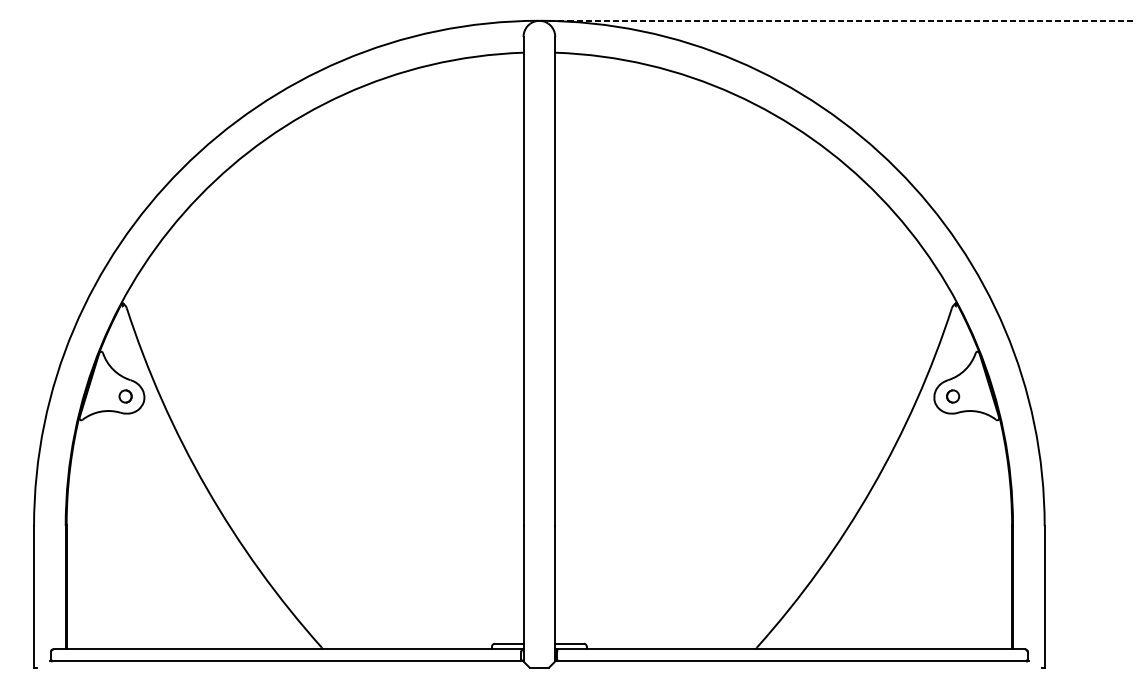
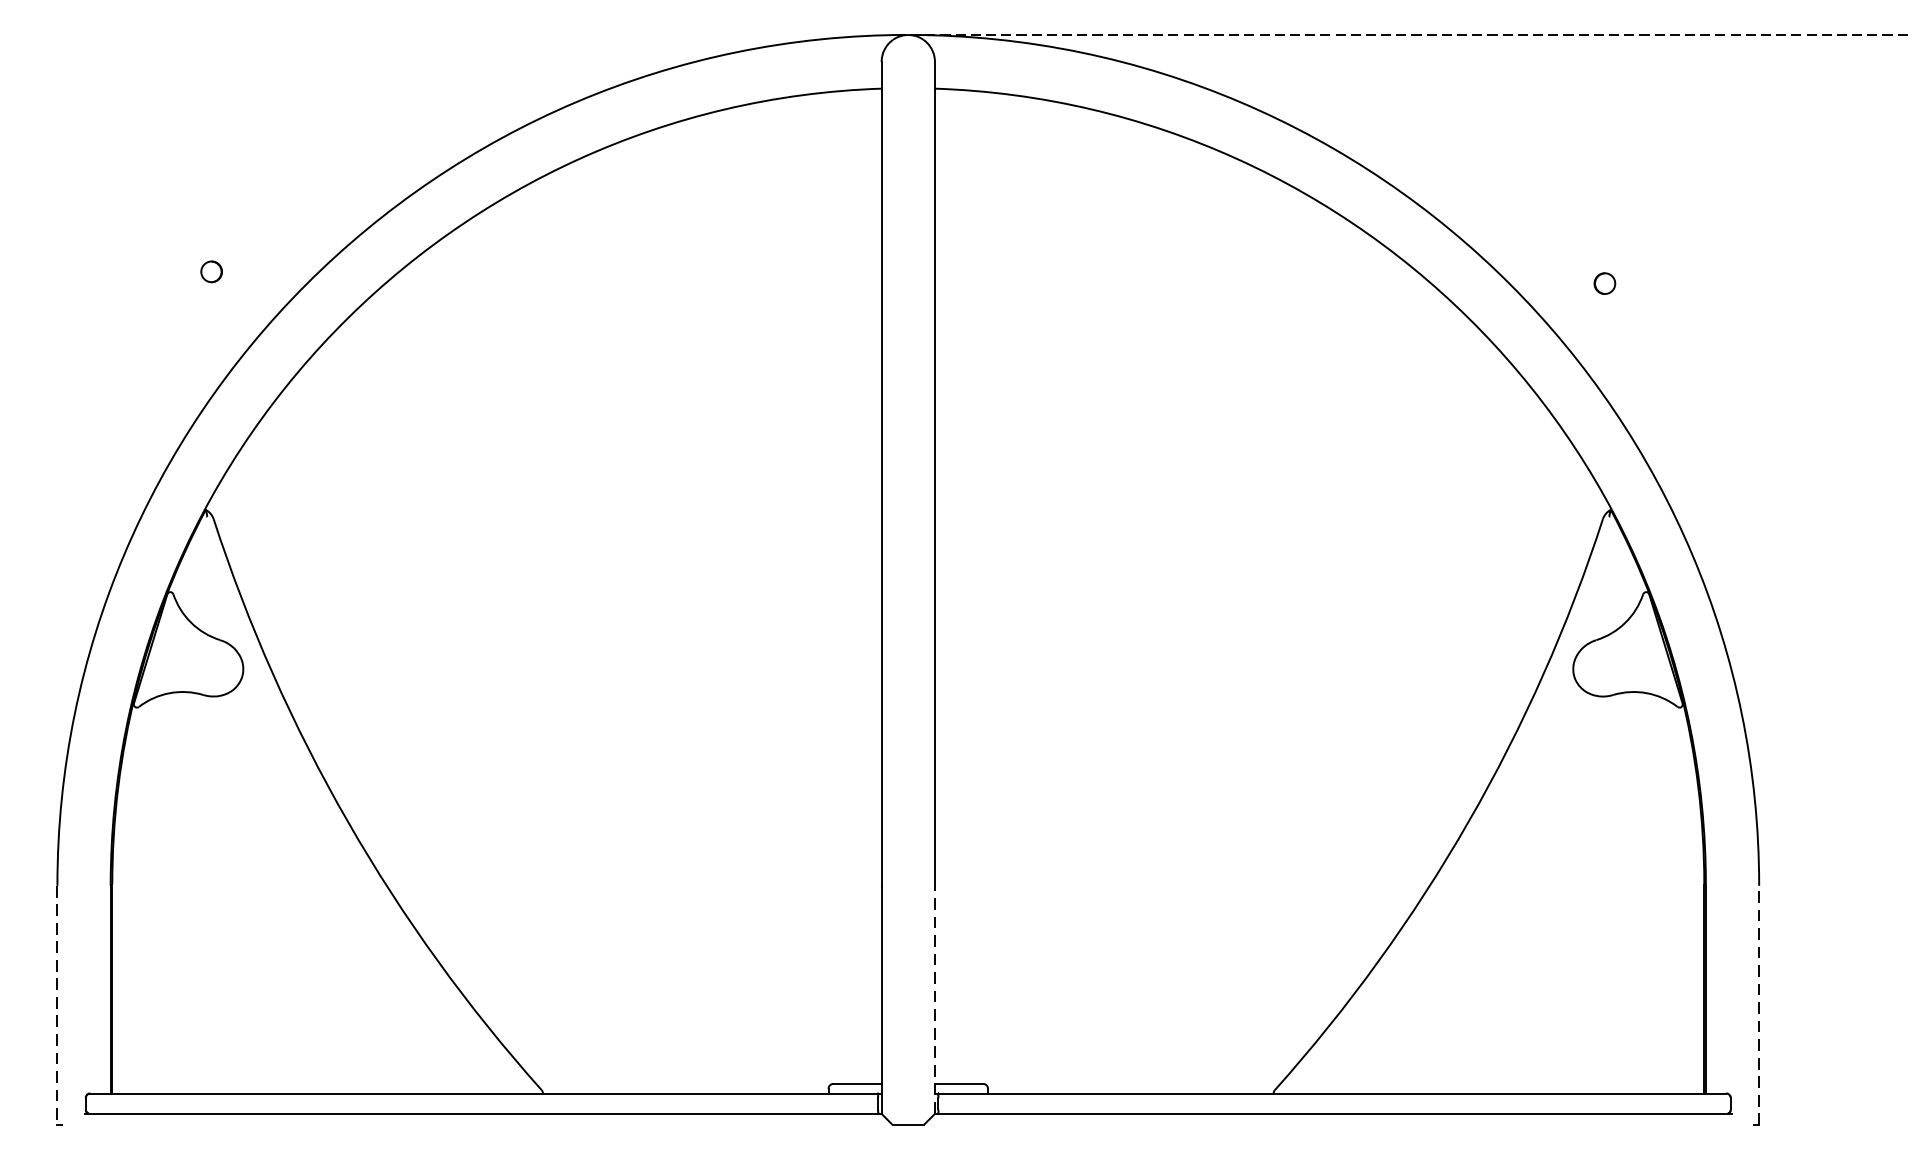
circle: (125, 396) -> (211, 271), moved
circle: (953, 396) -> (1605, 283), moved
line: (555, 593) -> (935, 999), solid -> dashed
line: (1044, 596) -> (1758, 1004), solid -> dashed
line: (34, 597) -> (58, 1006), solid -> dashed

